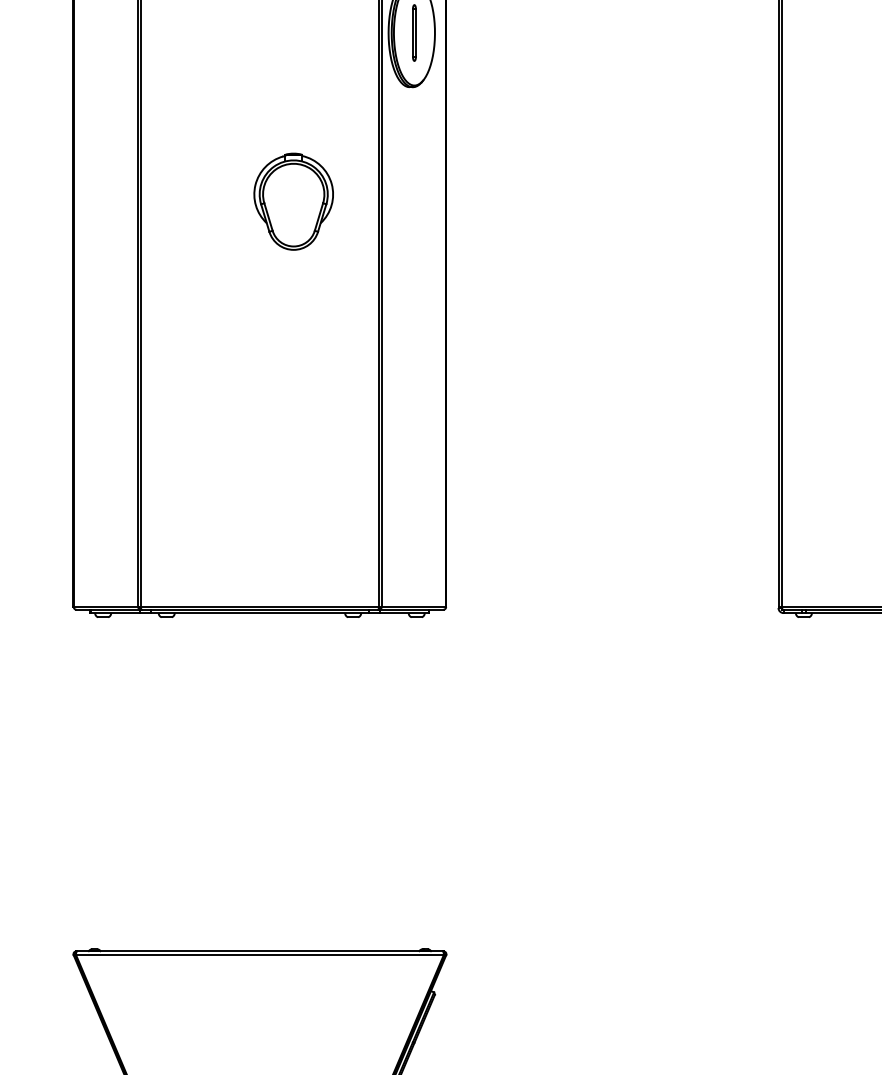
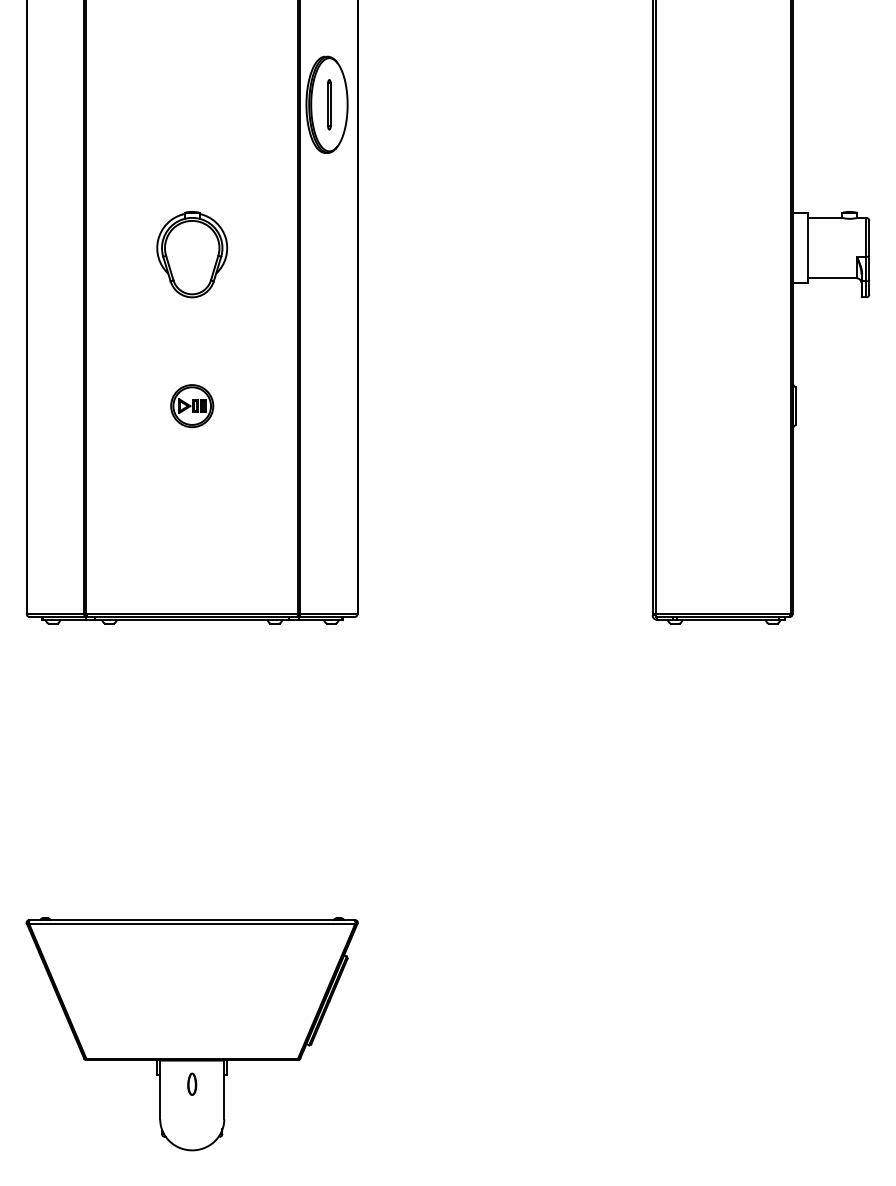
part: (294, 201) -> (192, 254), moved
part: (260, 372) -> (192, 406), added

